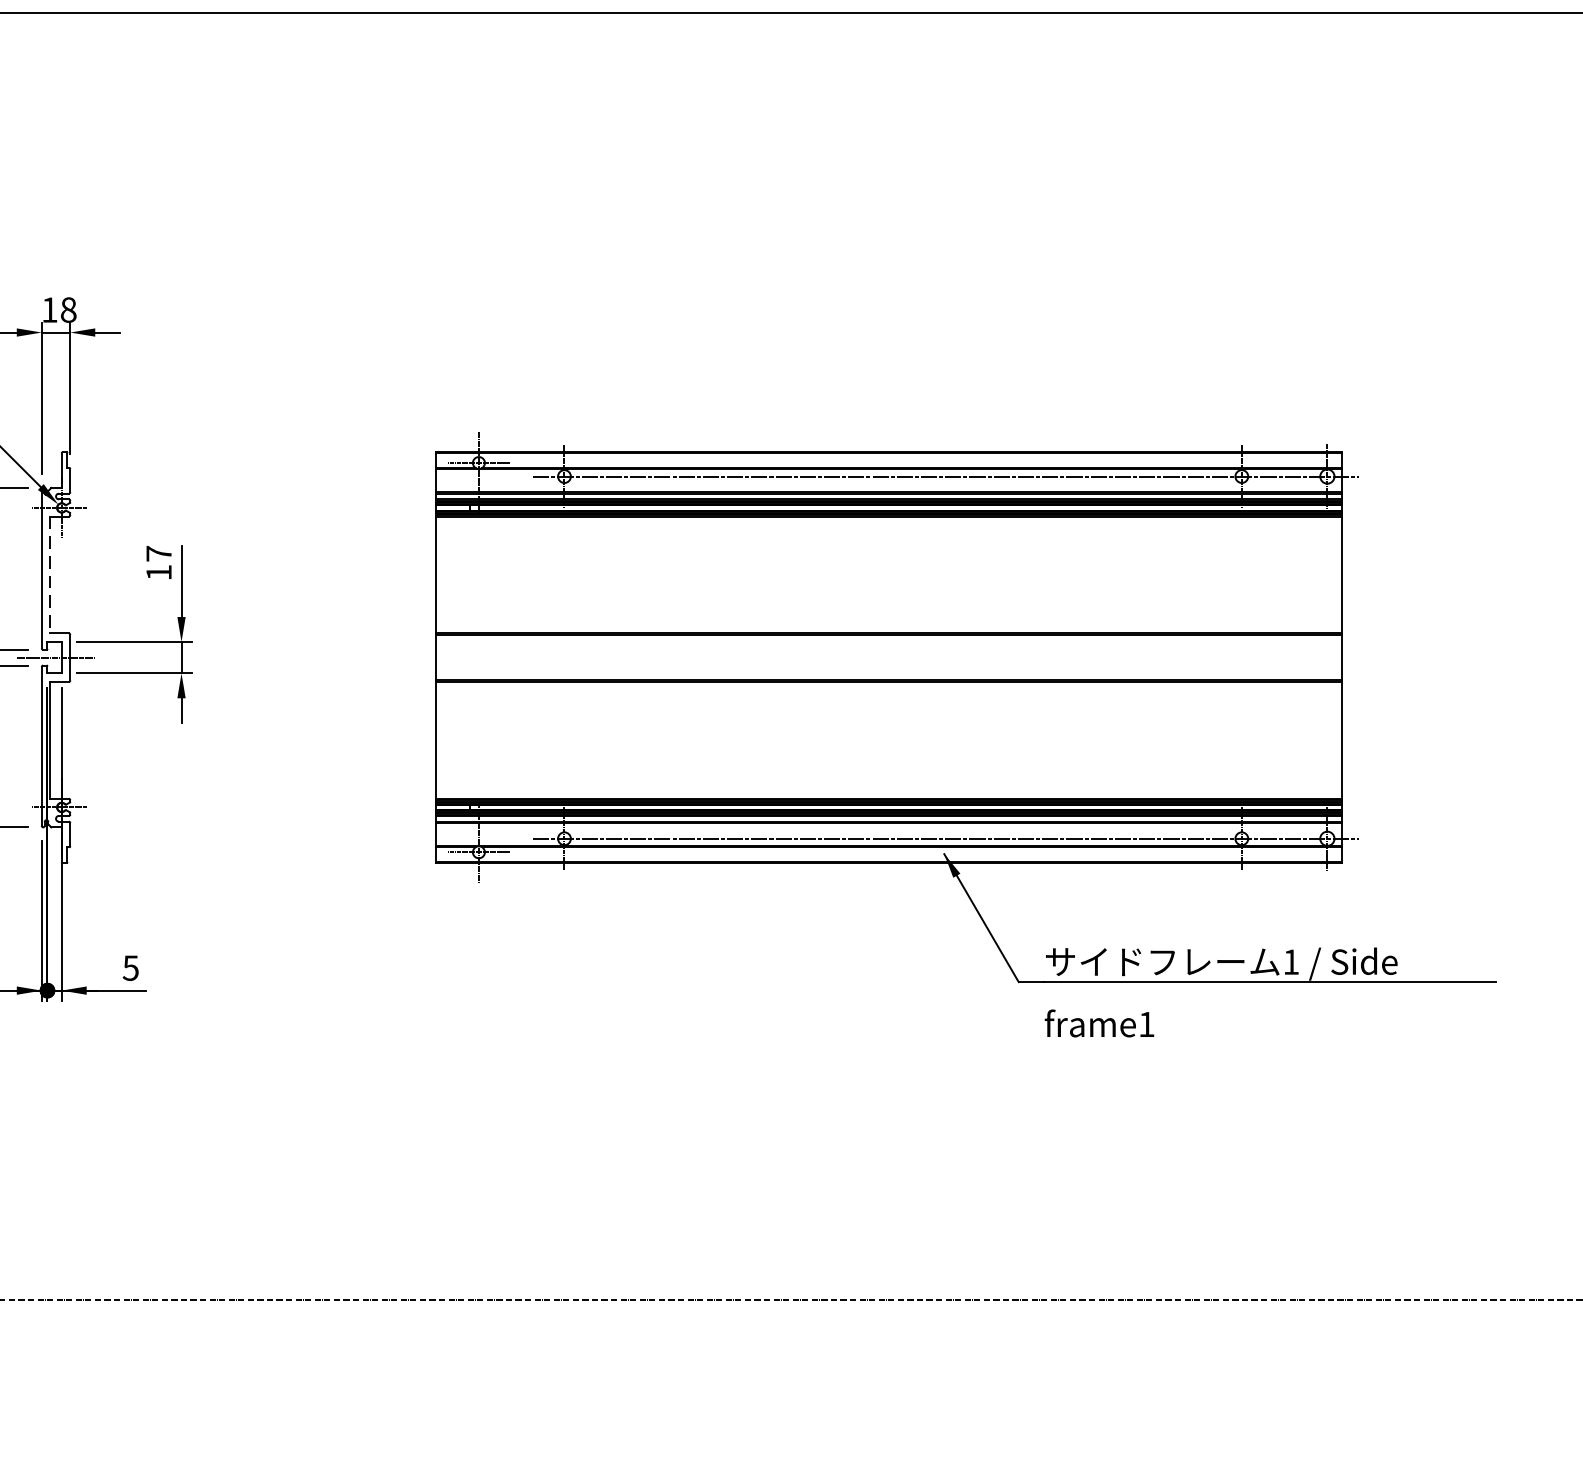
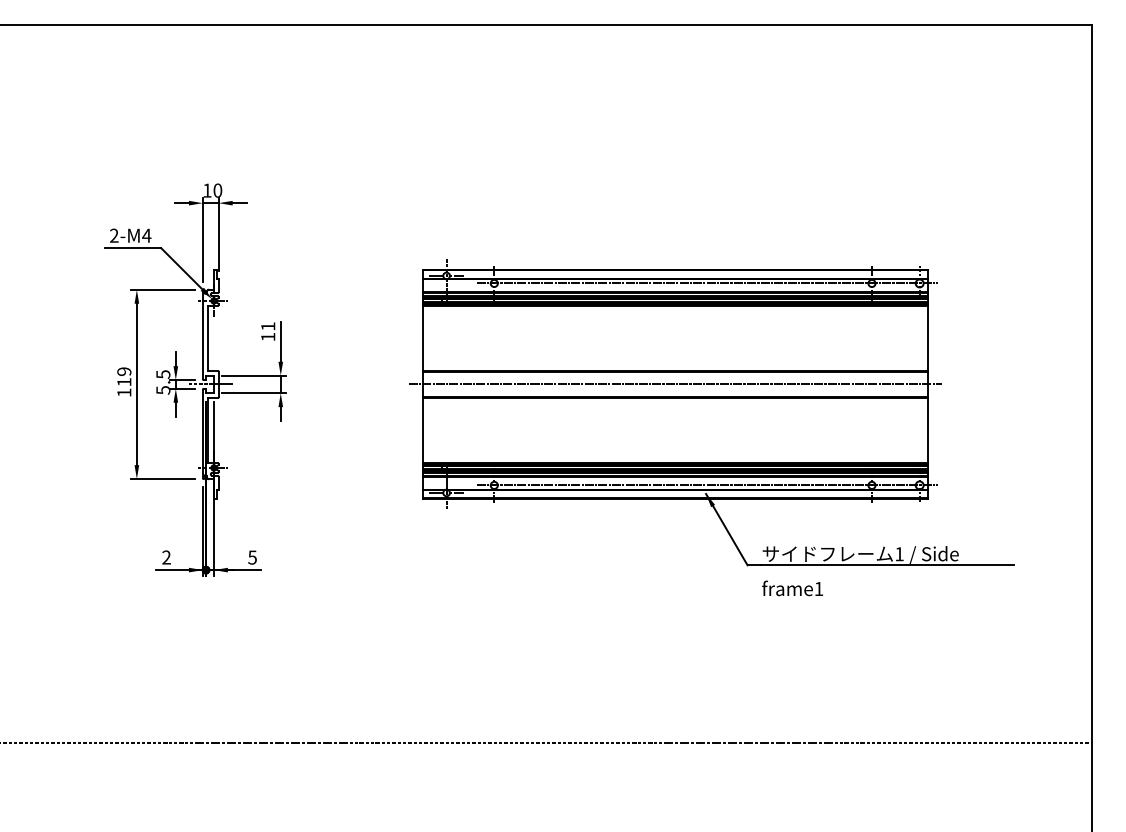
text: (68, 309) -> (217, 190), 18 -> 10
text: (159, 553) -> (268, 326), 17 -> 11
line: (50, 575) -> (207, 338), dashed -> solid
line: (887, 657) -> (674, 384), added

